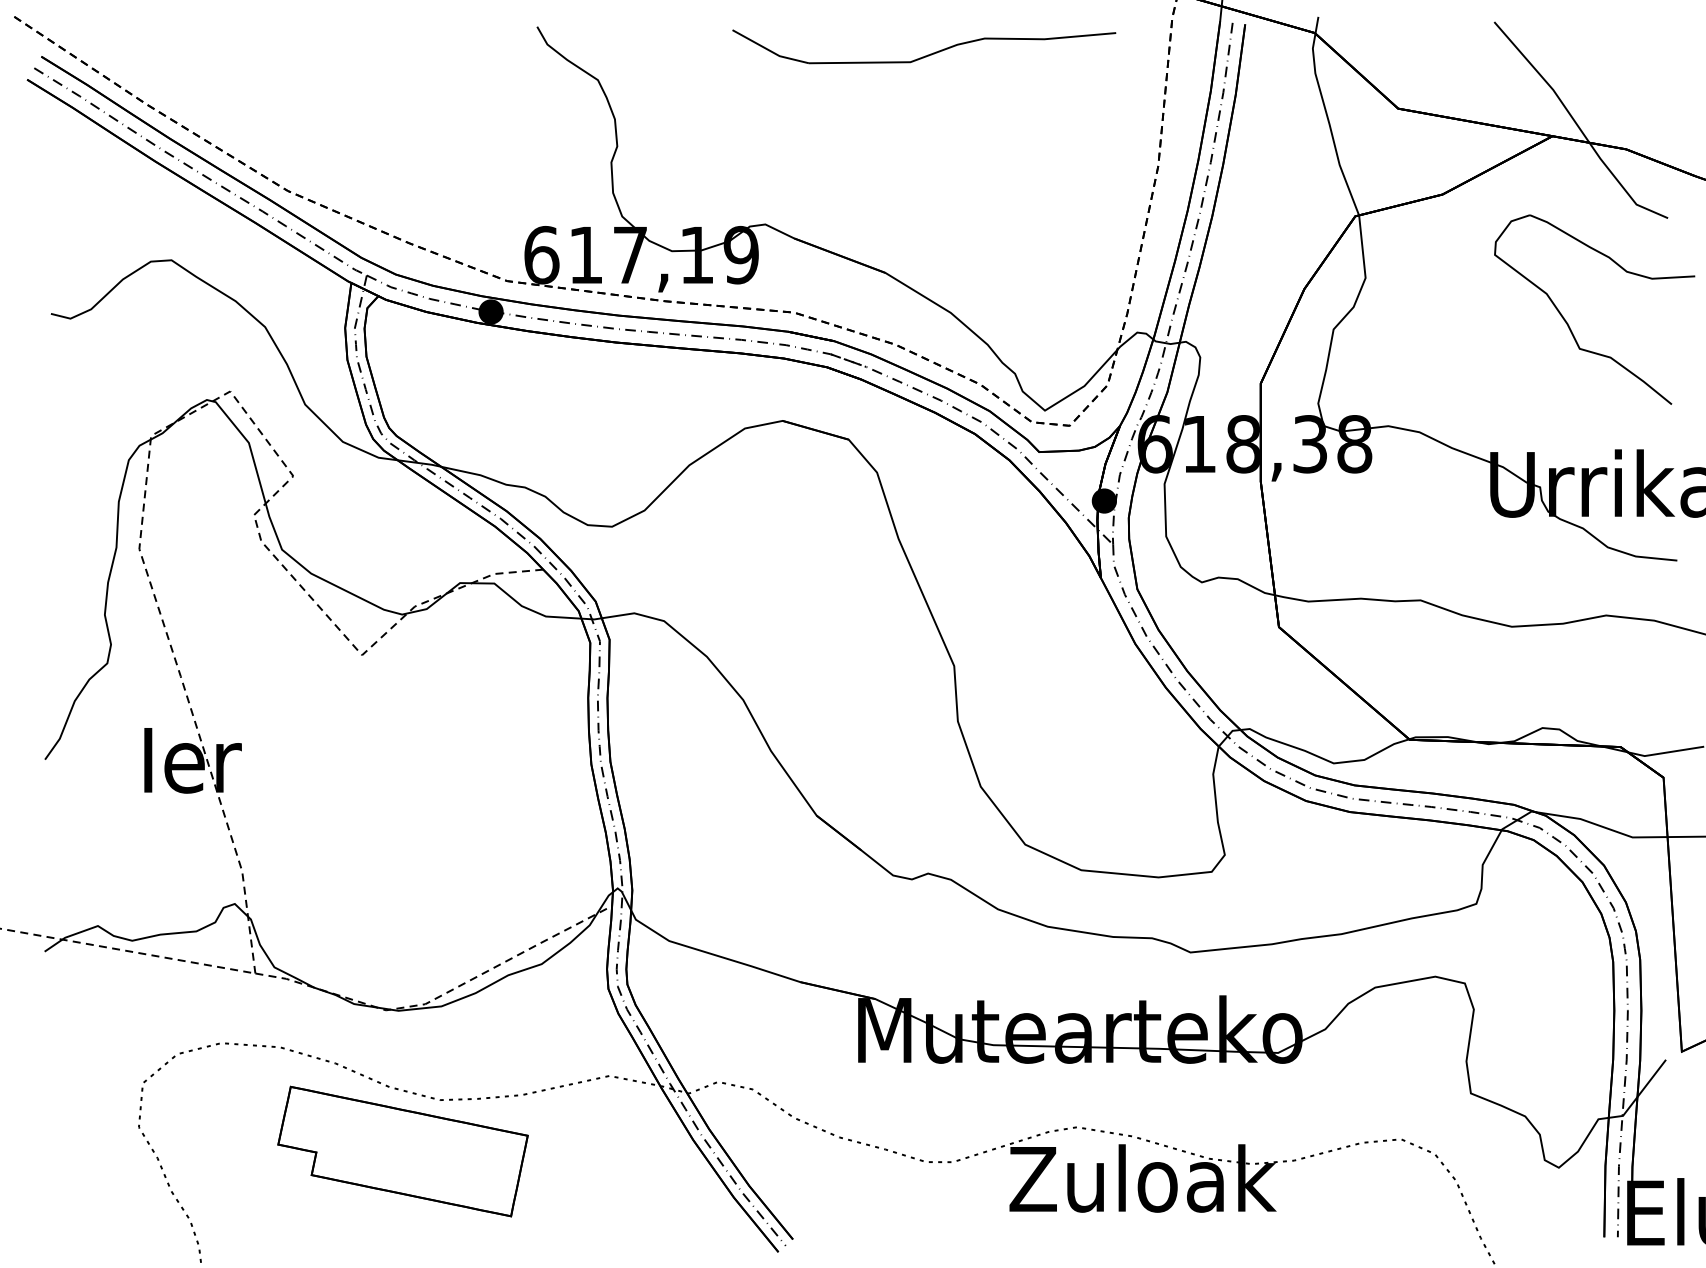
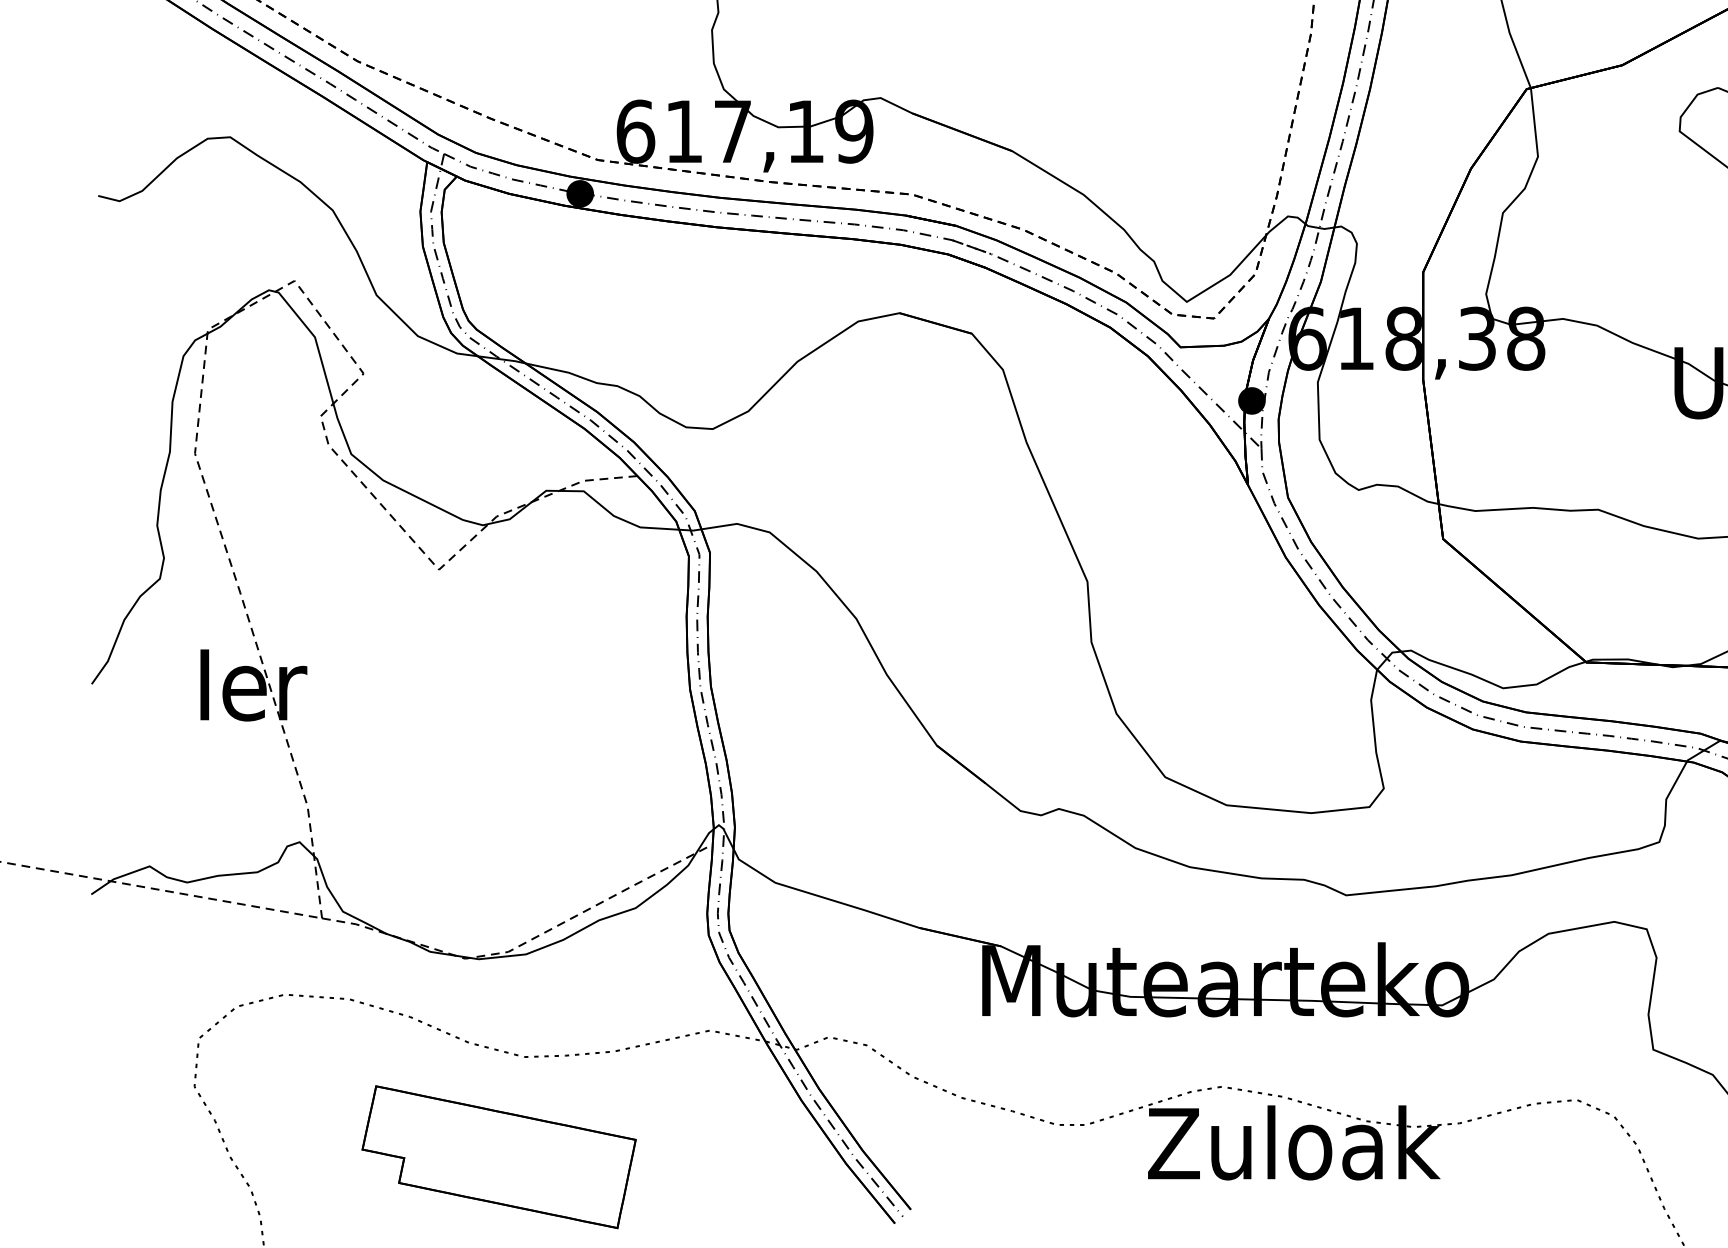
part: (402, 1151) -> (498, 1157), moved

